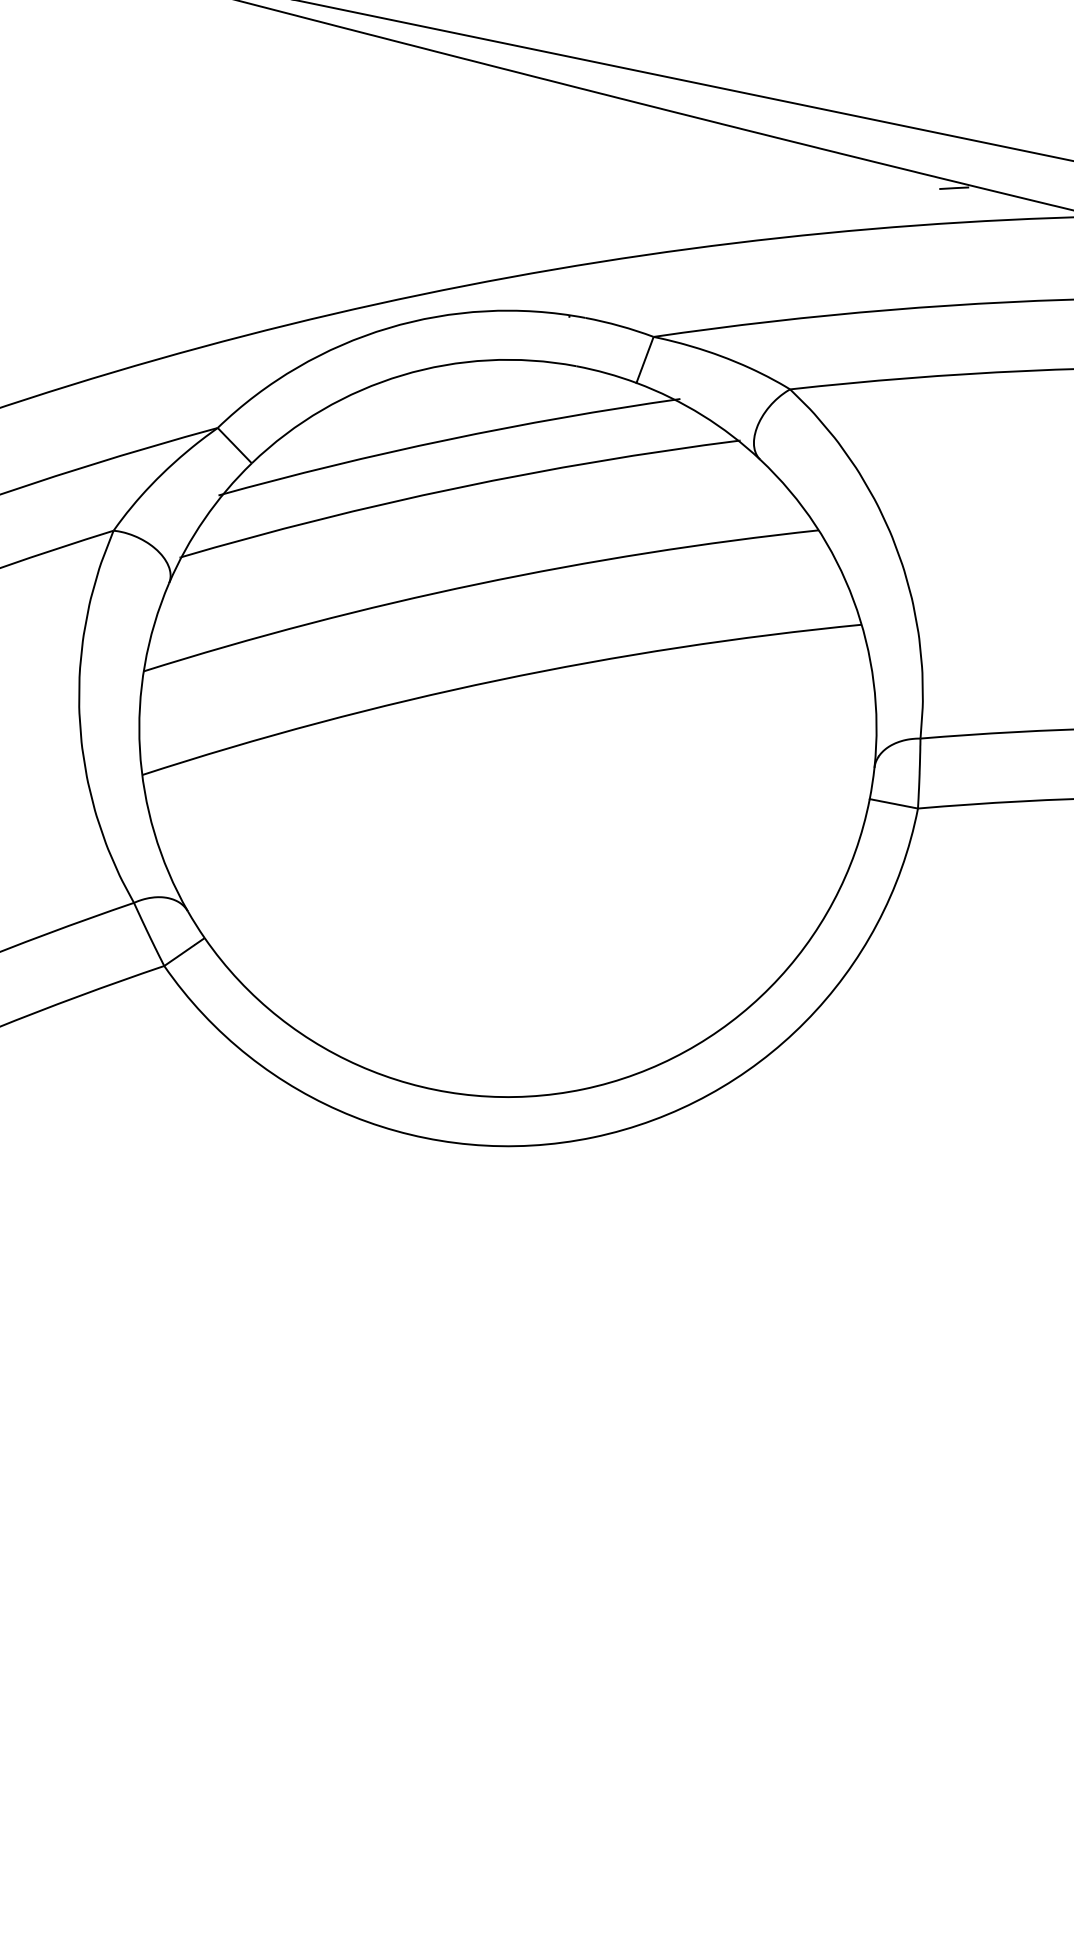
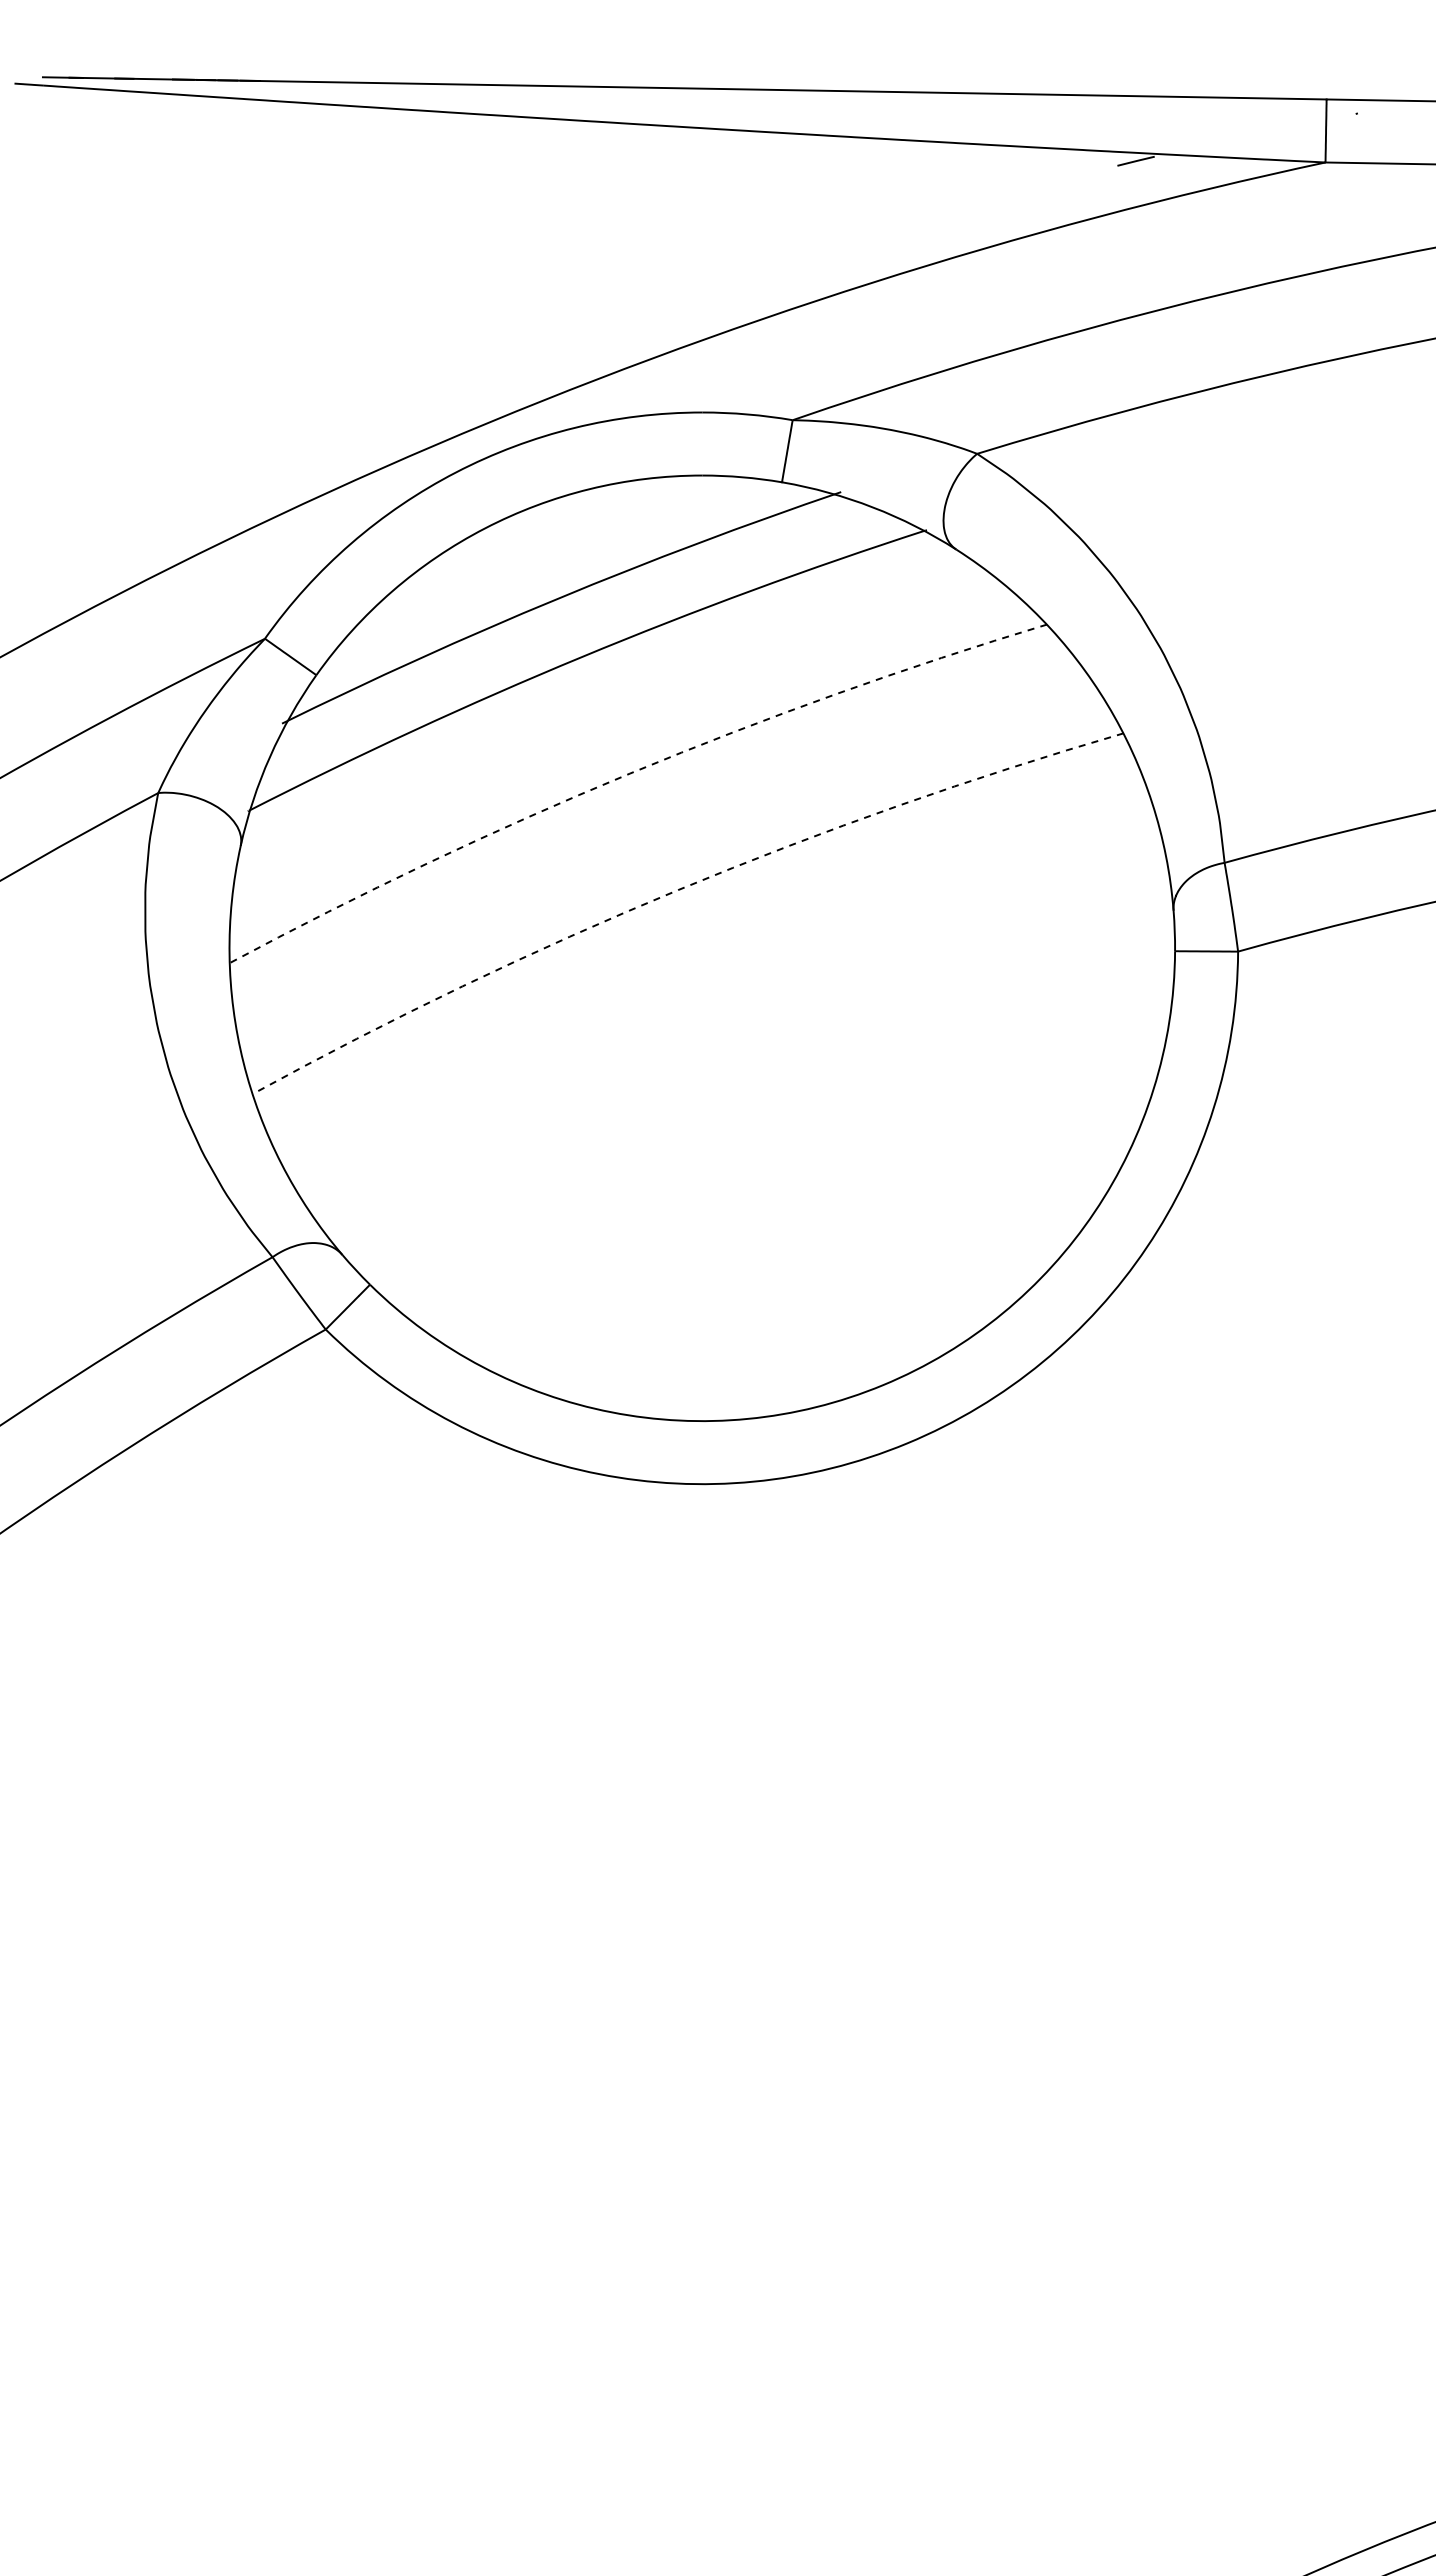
arc: (477, 583) -> (629, 773), solid -> dashed
arc: (498, 680) -> (678, 890), solid -> dashed

